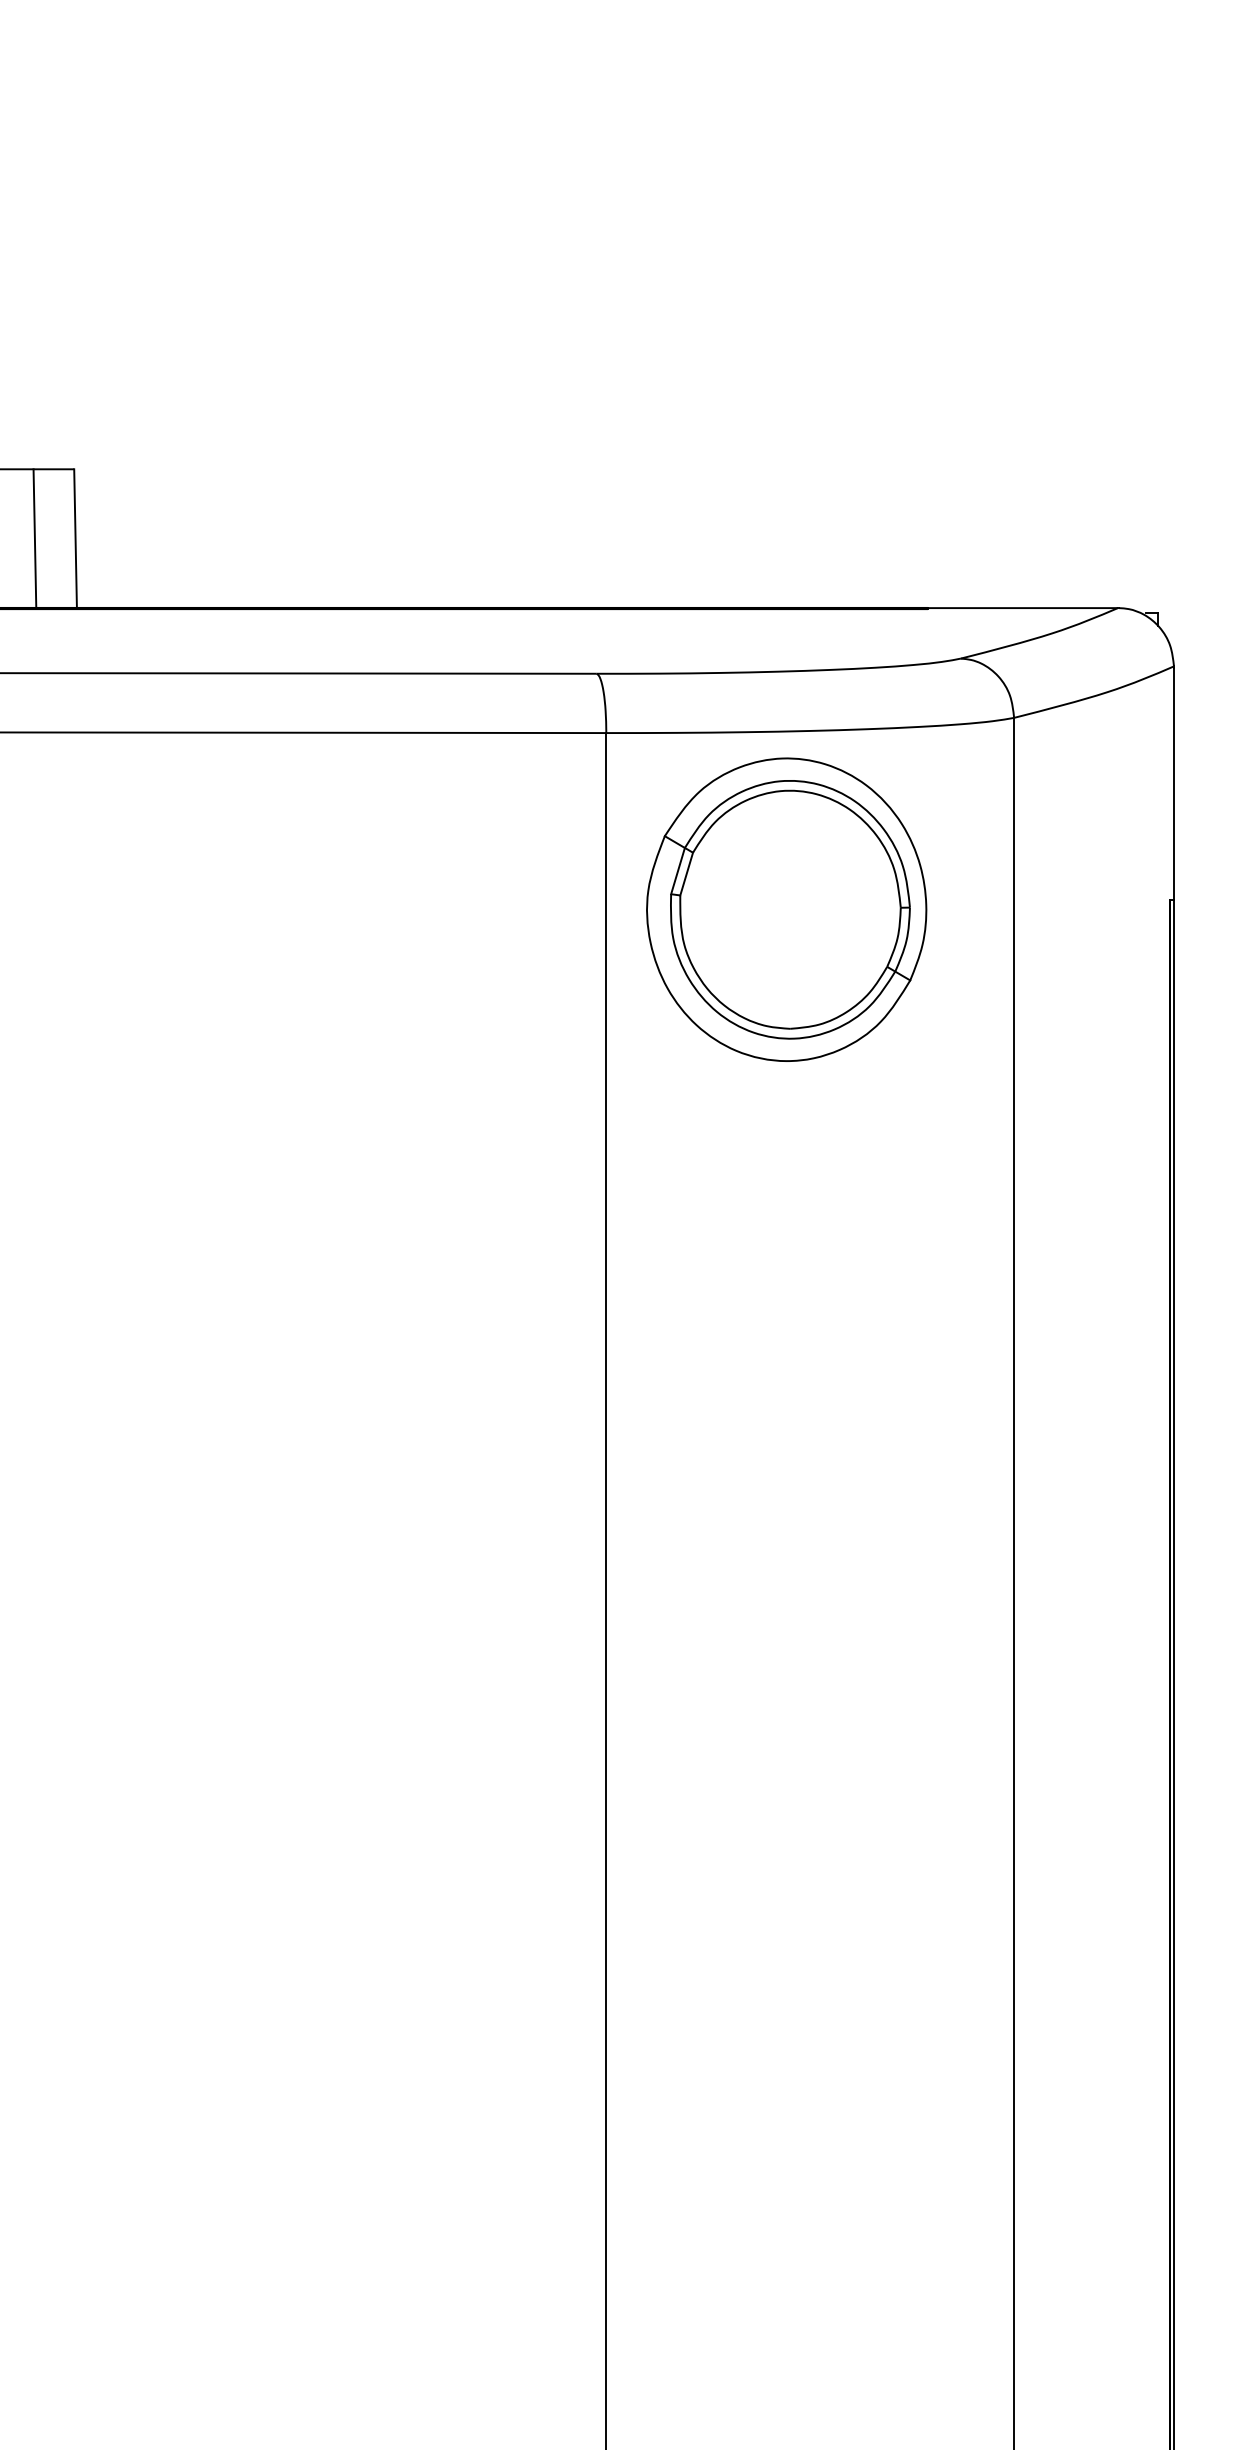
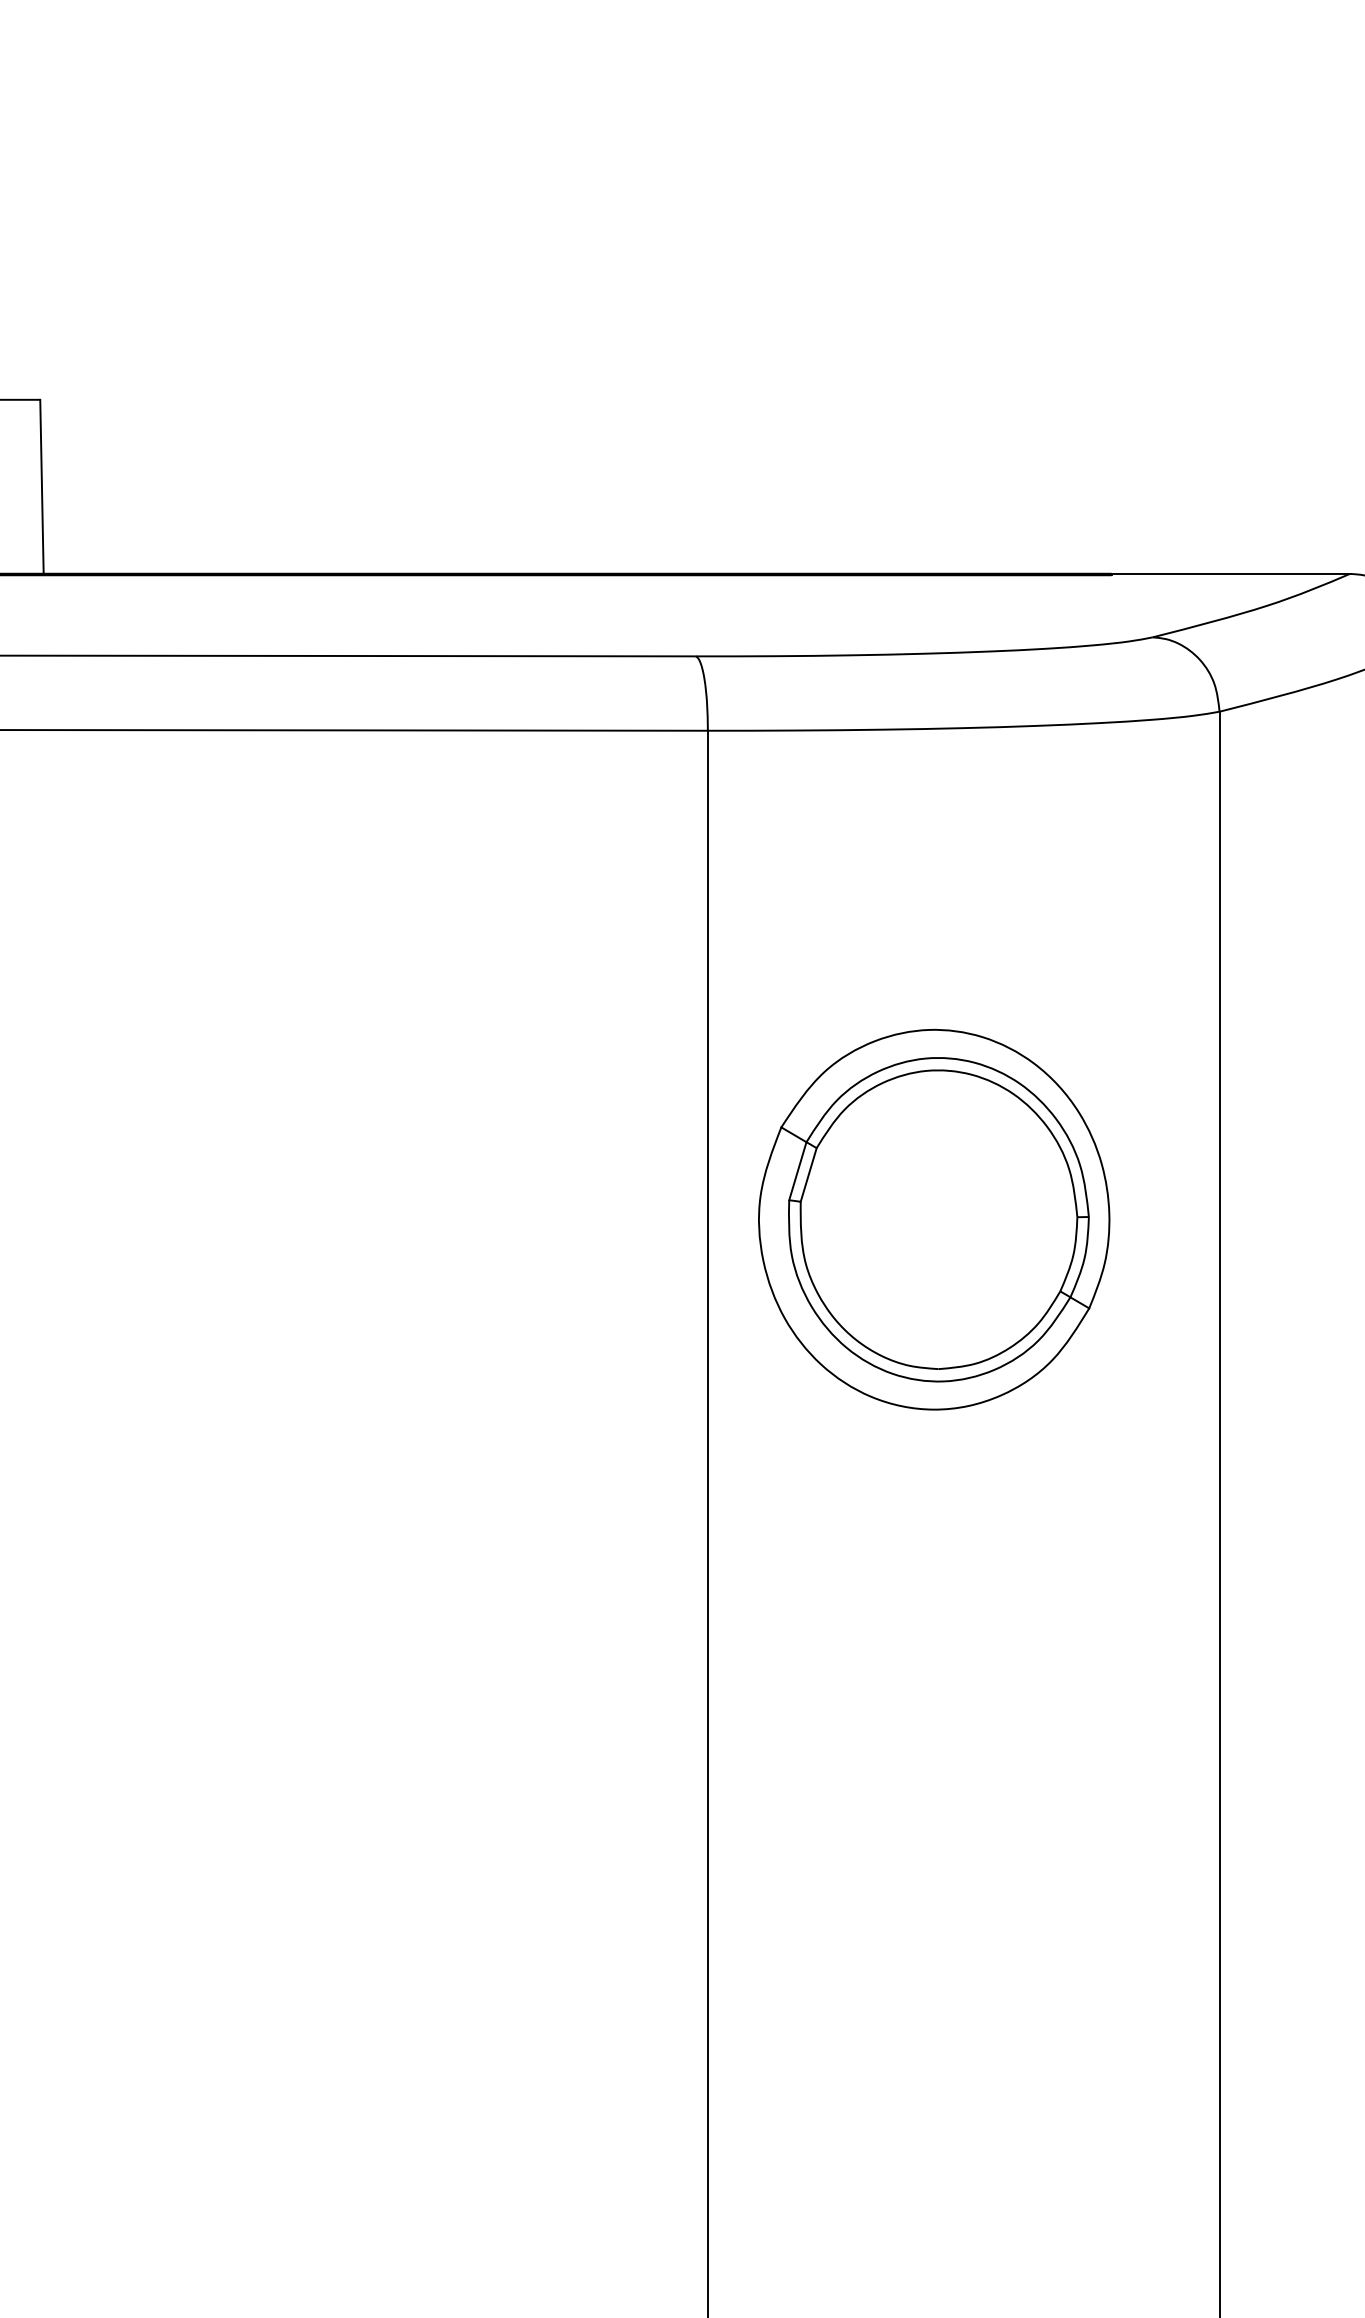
part: (786, 909) -> (933, 1219), moved

